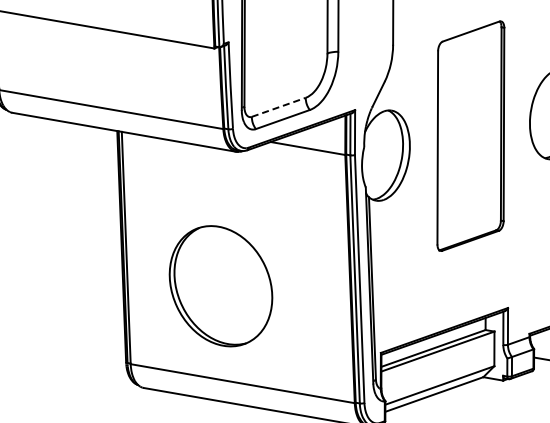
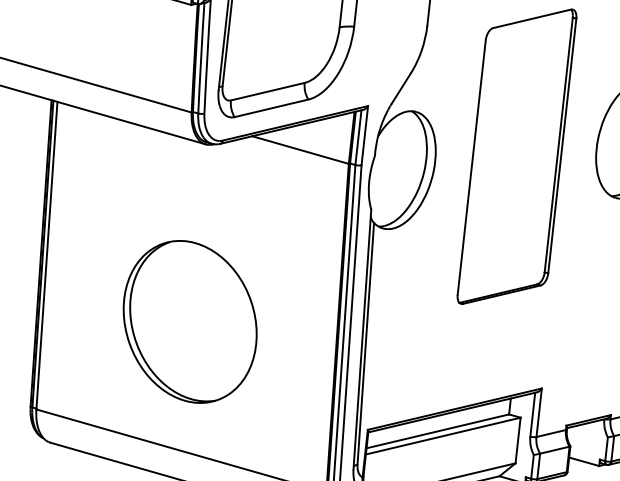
line: (278, 107) -> (267, 91), dashed -> solid
part: (220, 286) -> (189, 322), moved

